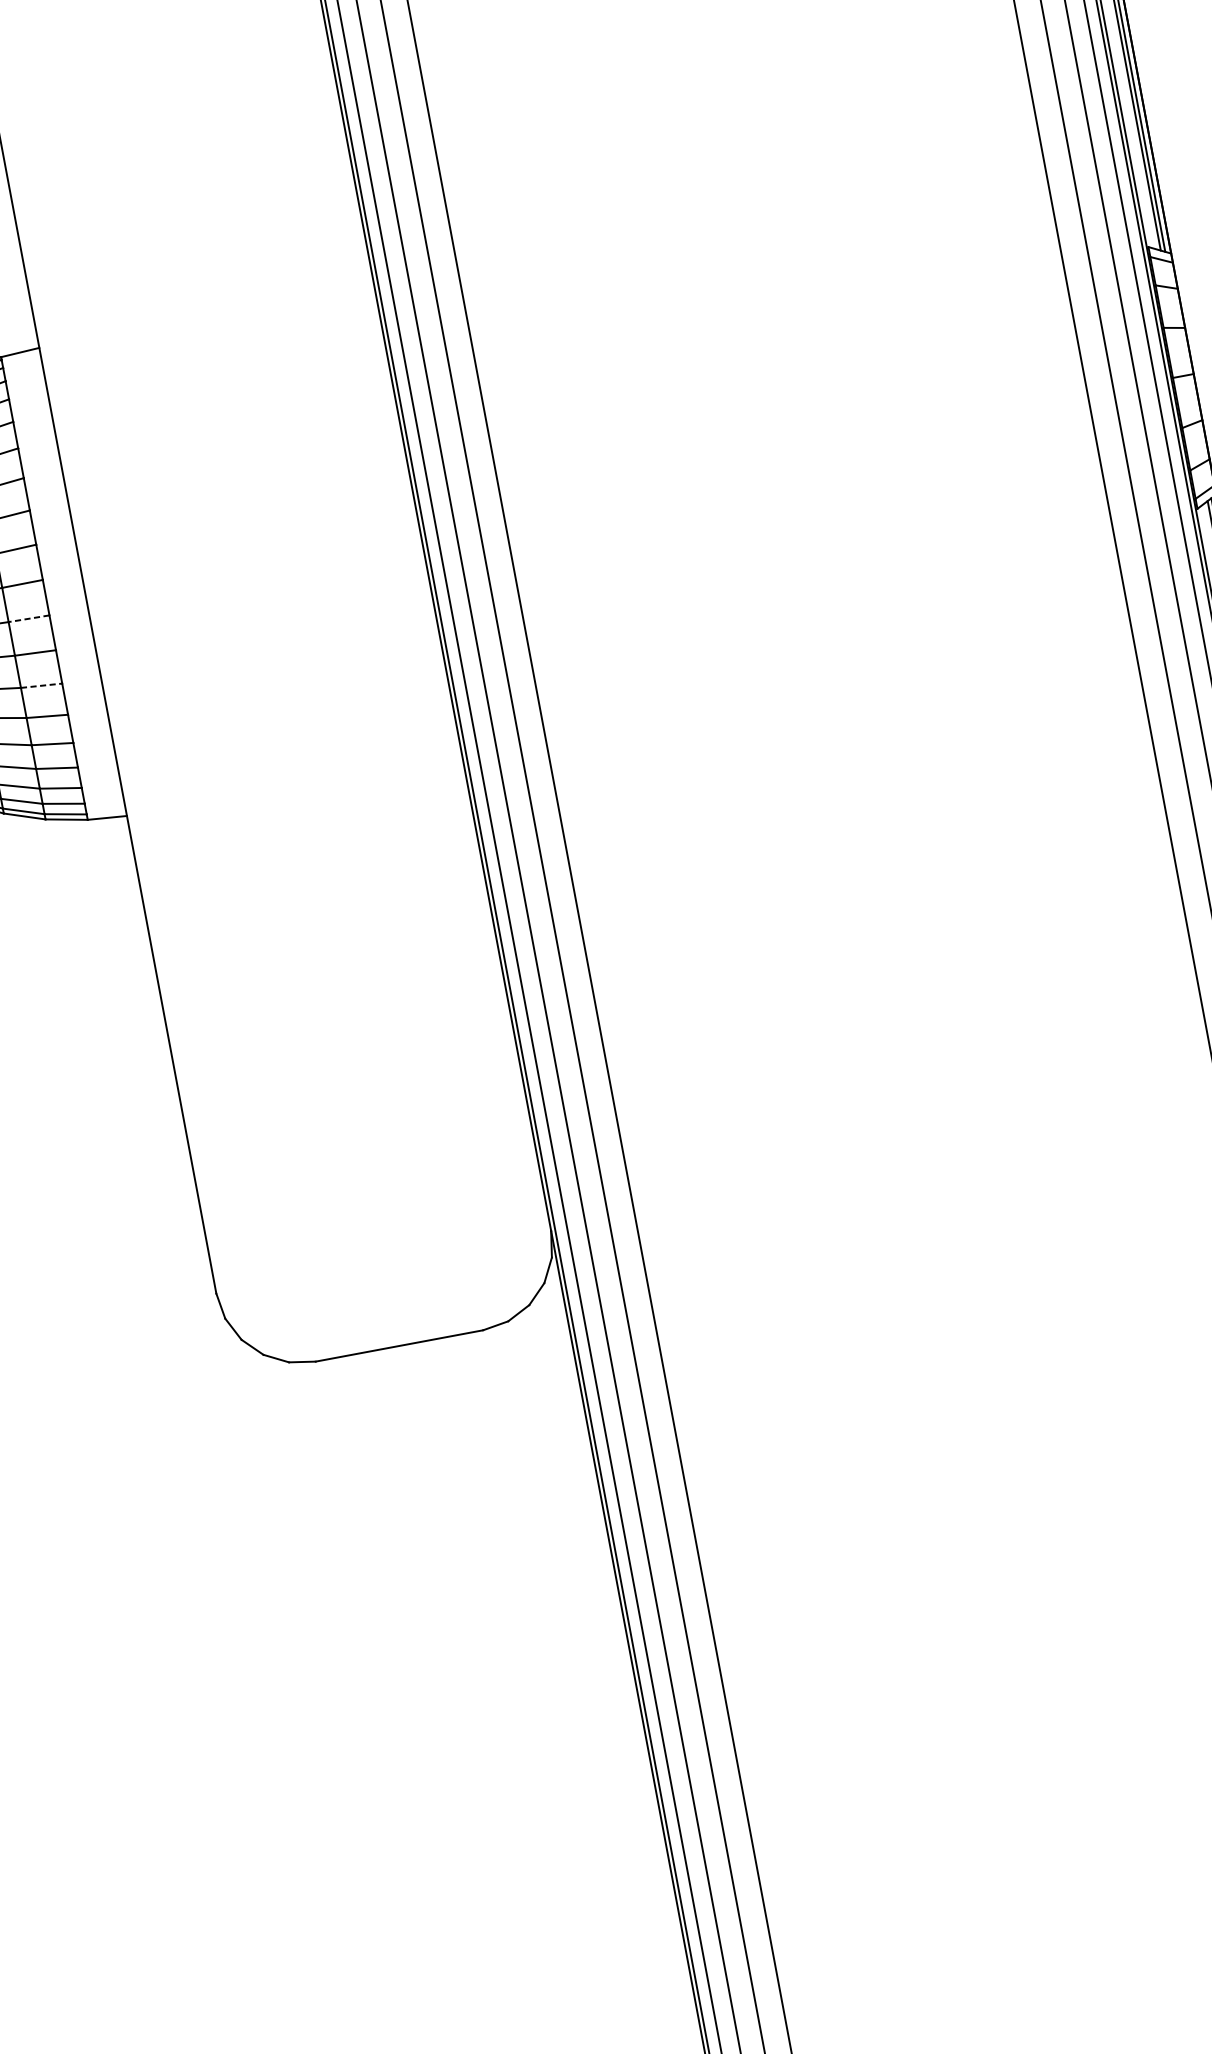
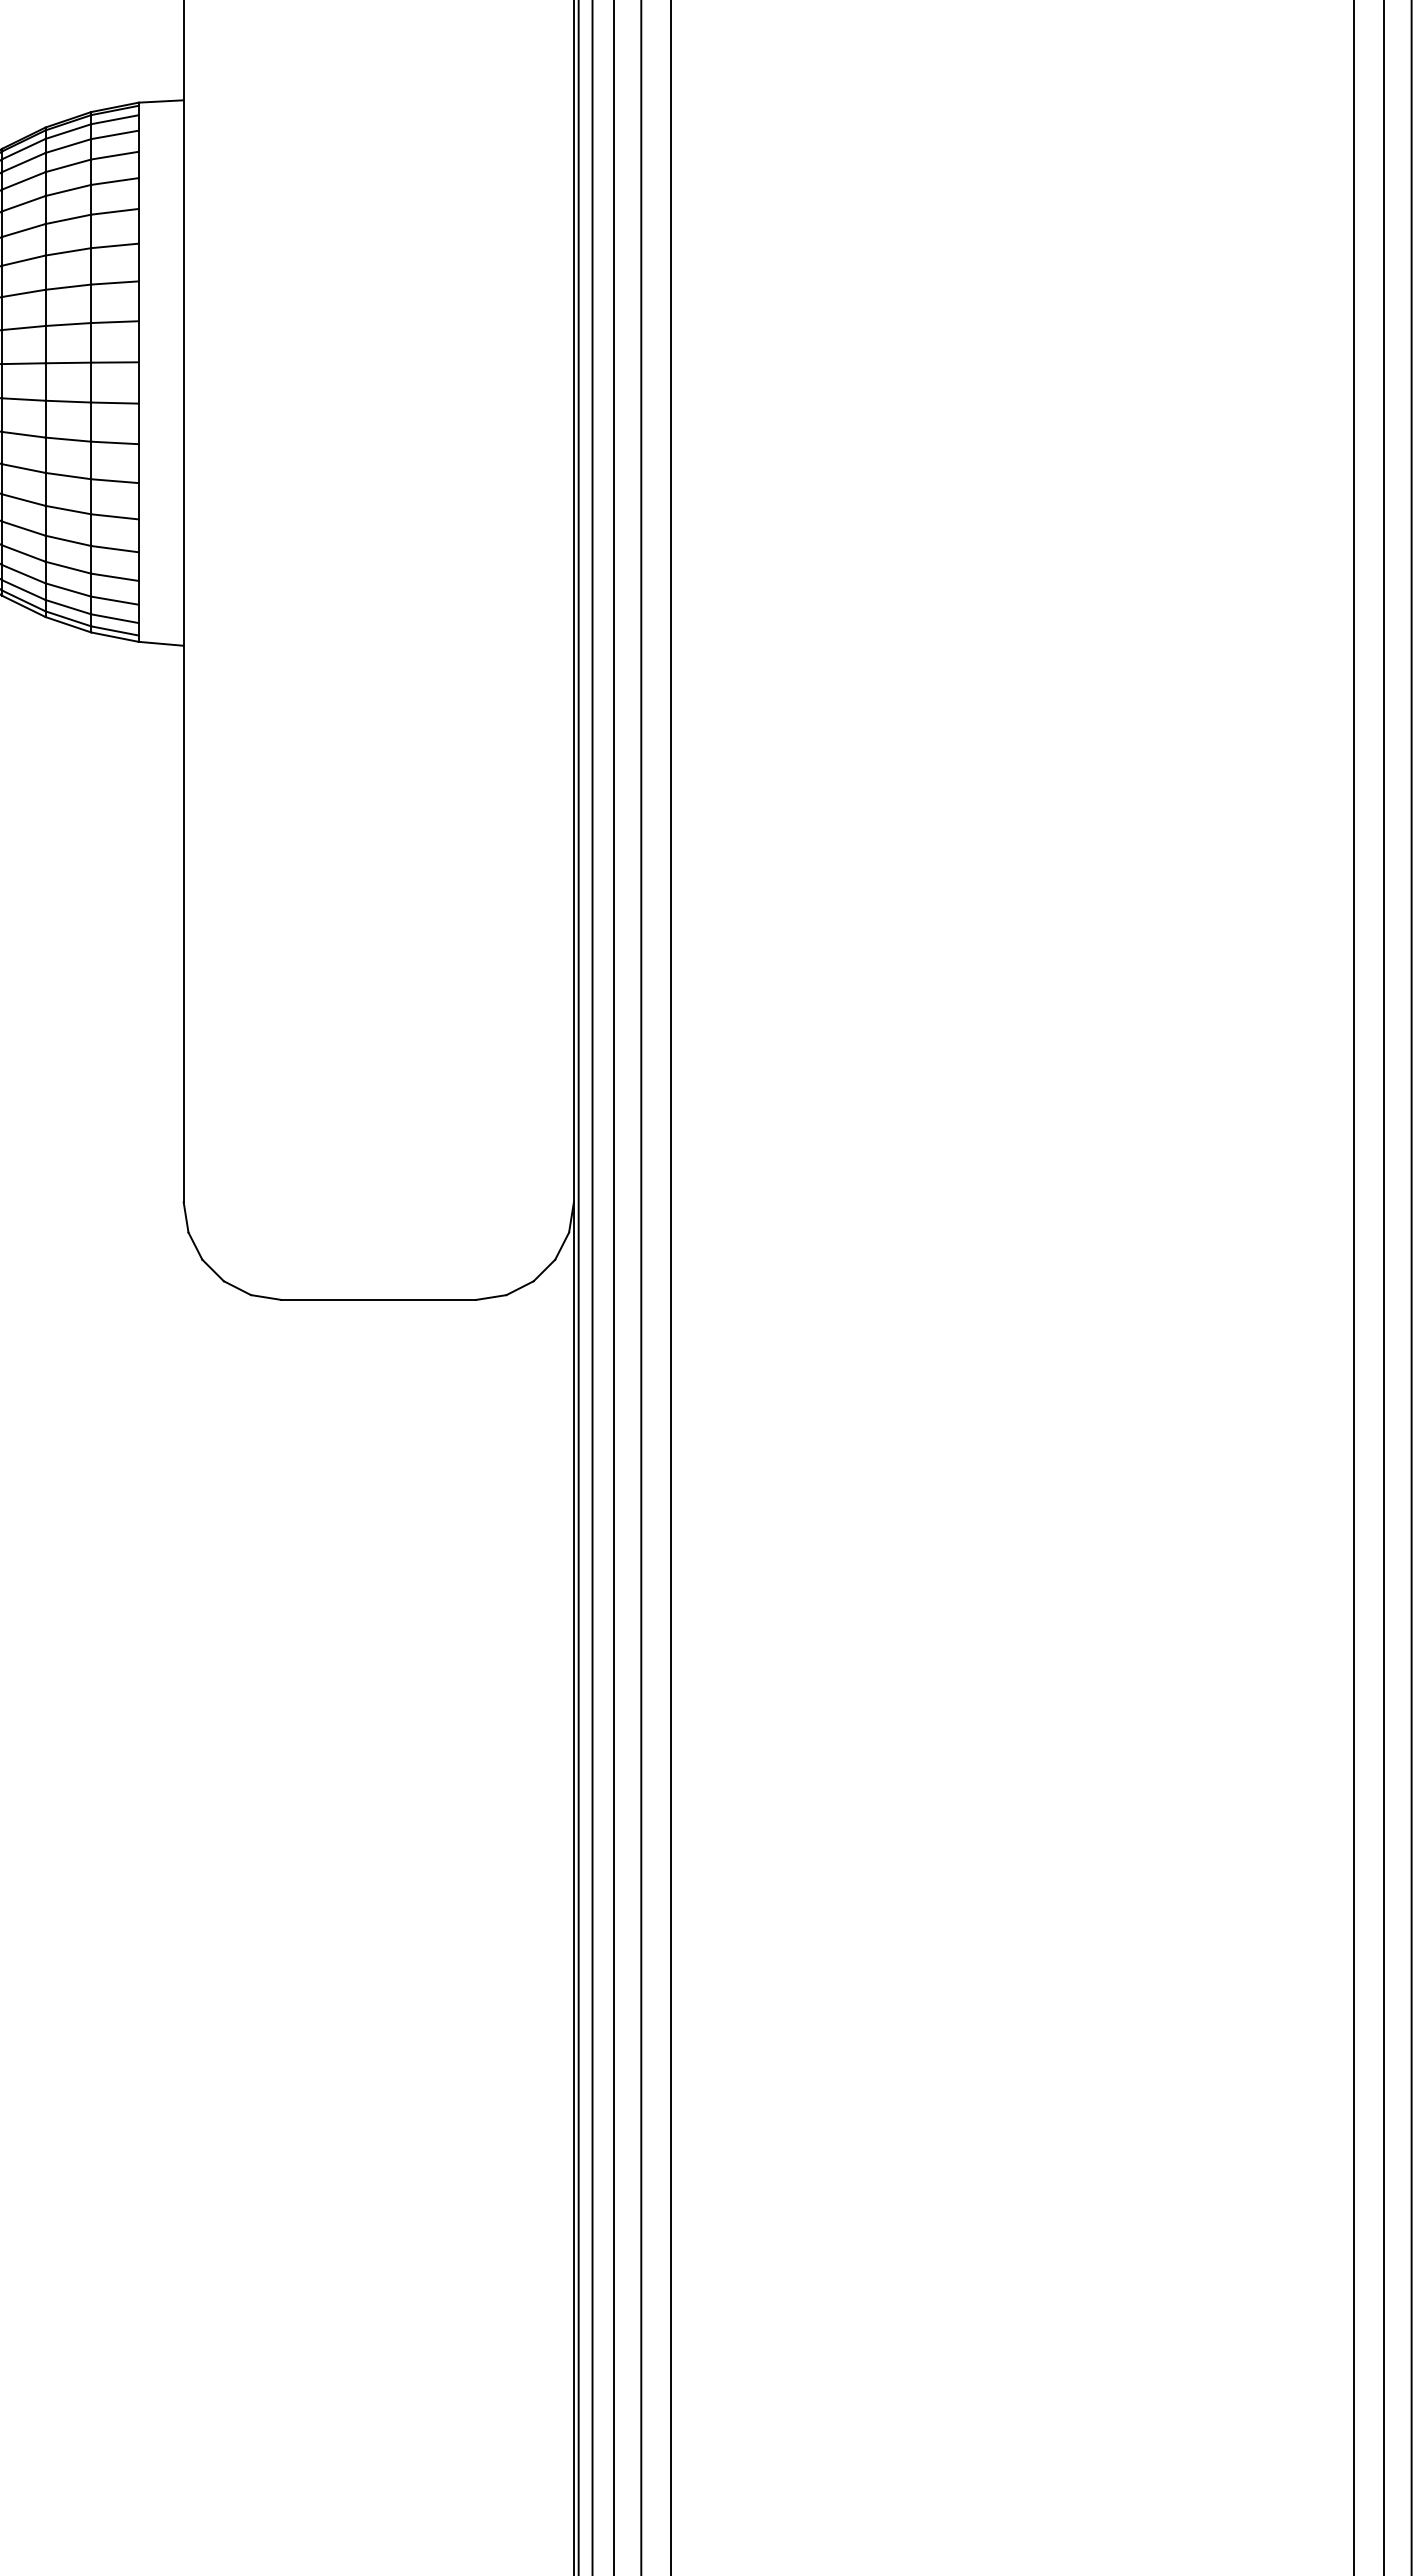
line: (29, 619) -> (115, 403), dashed -> solid
line: (42, 685) -> (115, 481), dashed -> solid

